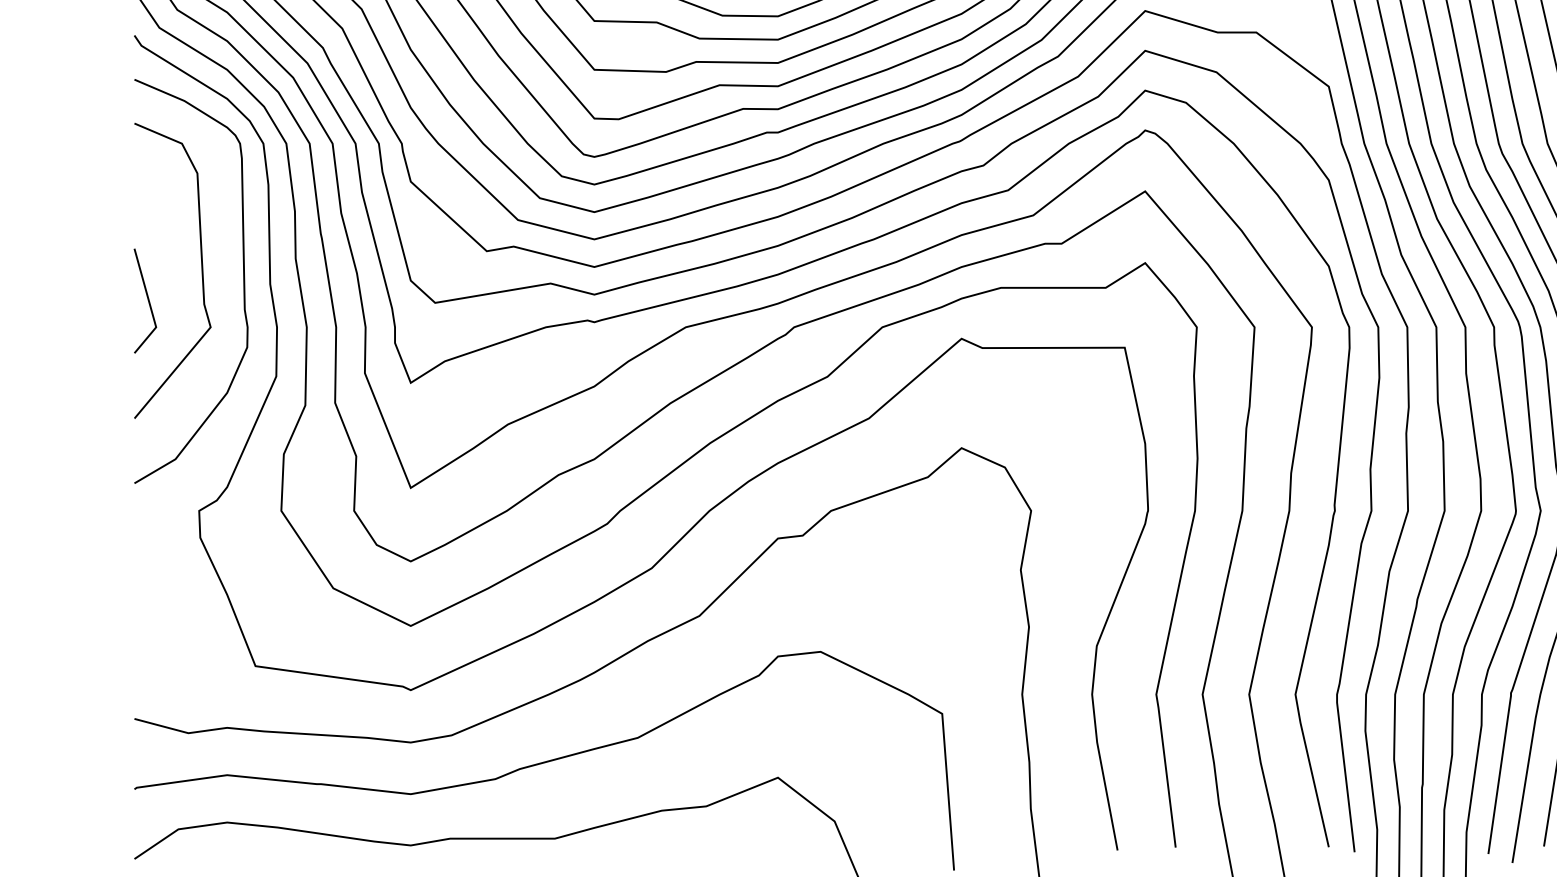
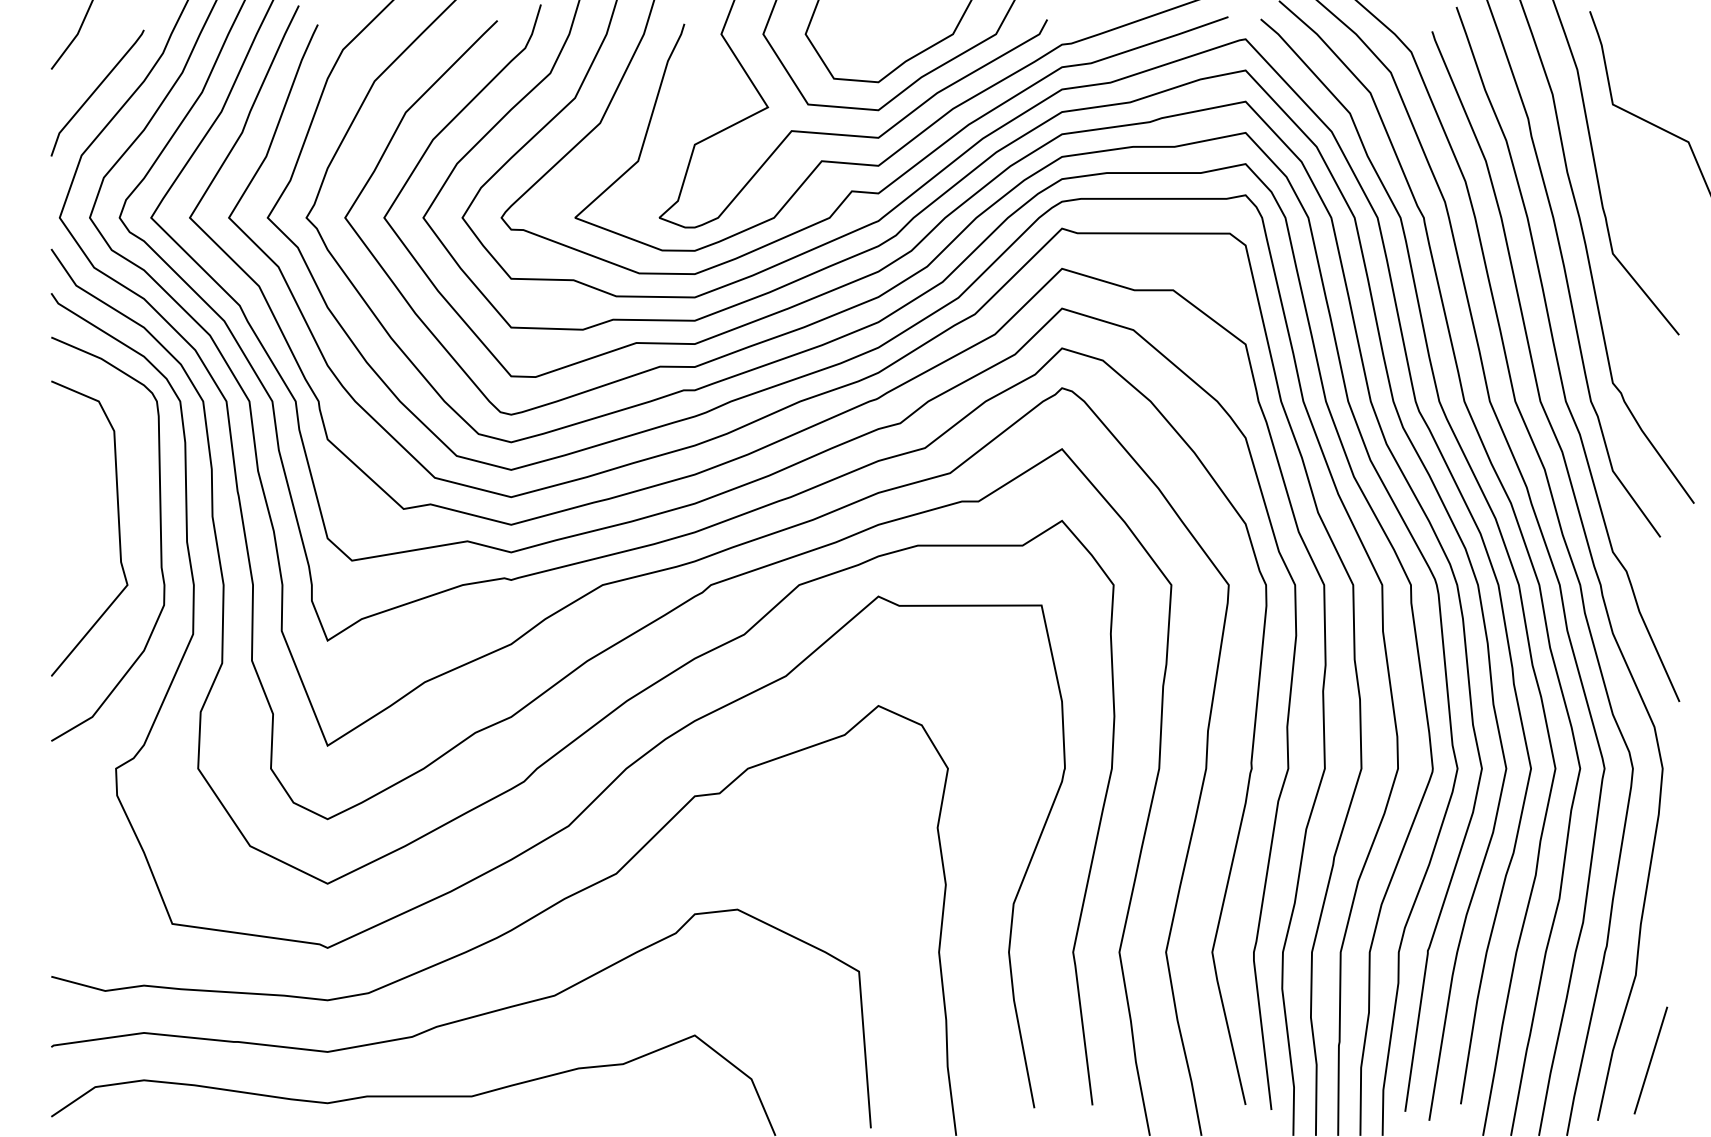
line: (147, 300) -> (64, 558), removed

